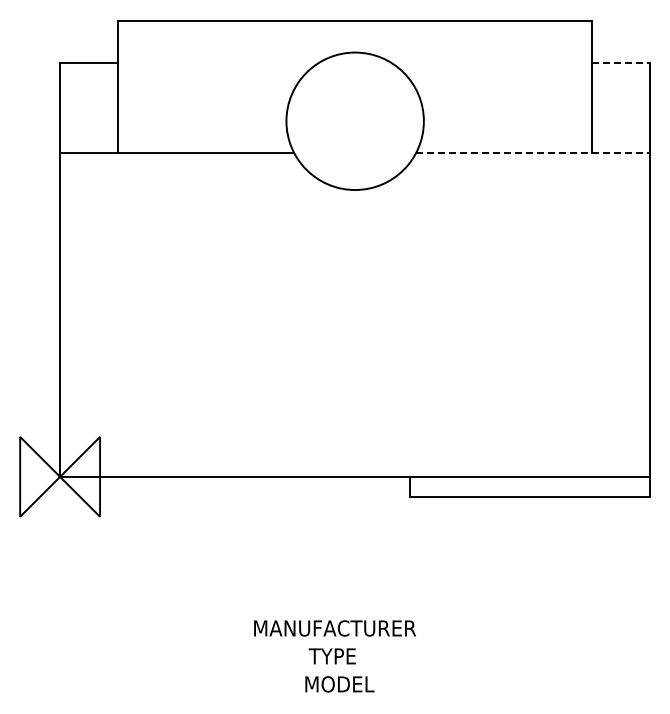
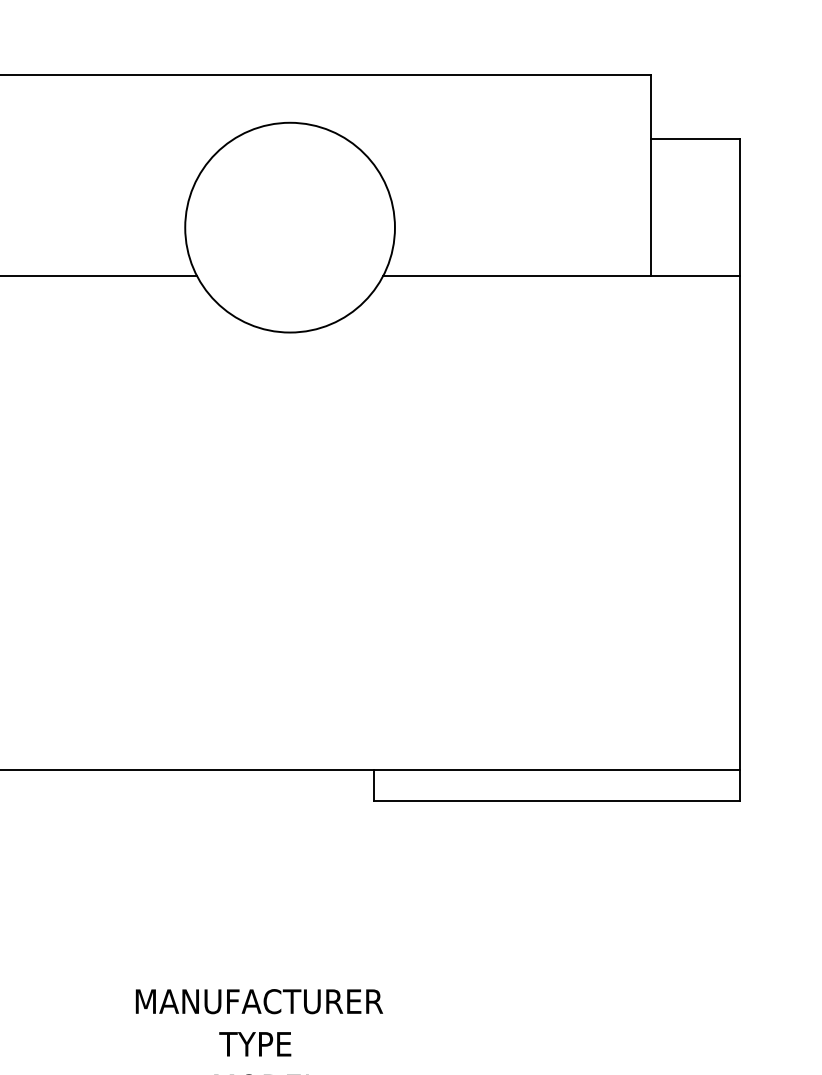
line: (620, 62) -> (695, 137), dashed -> solid
line: (533, 152) -> (562, 275), dashed -> solid

